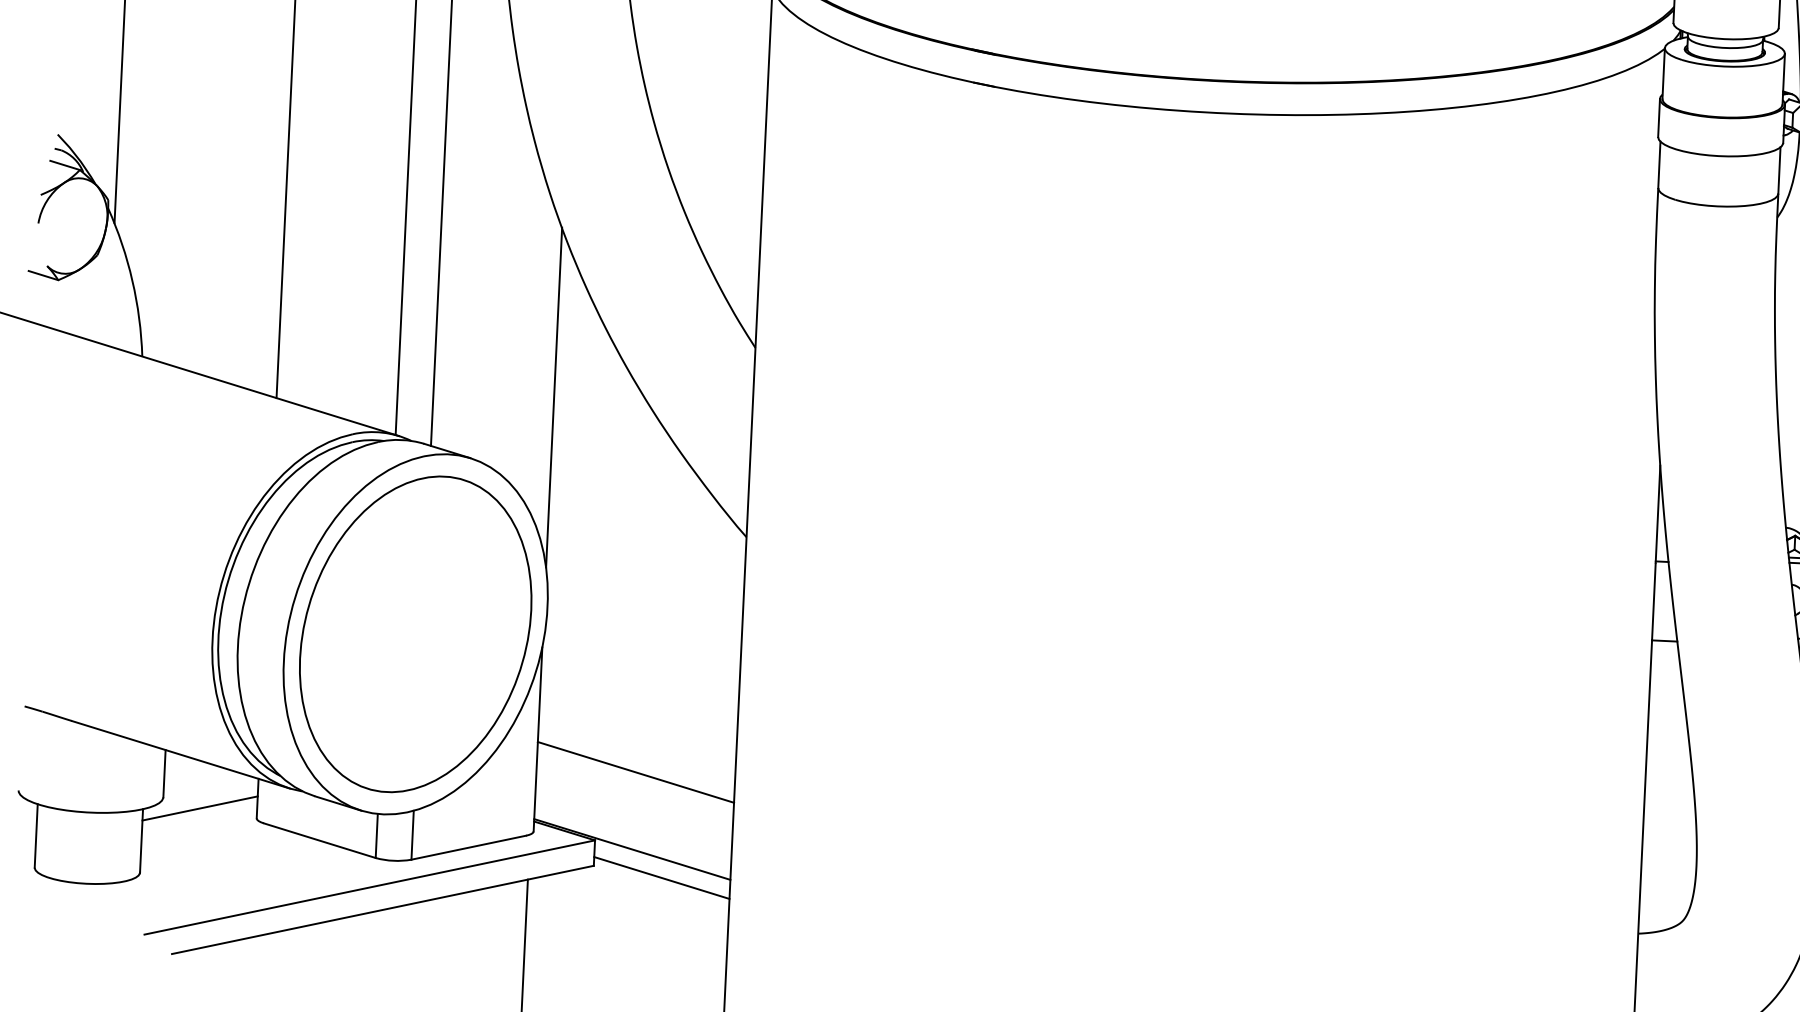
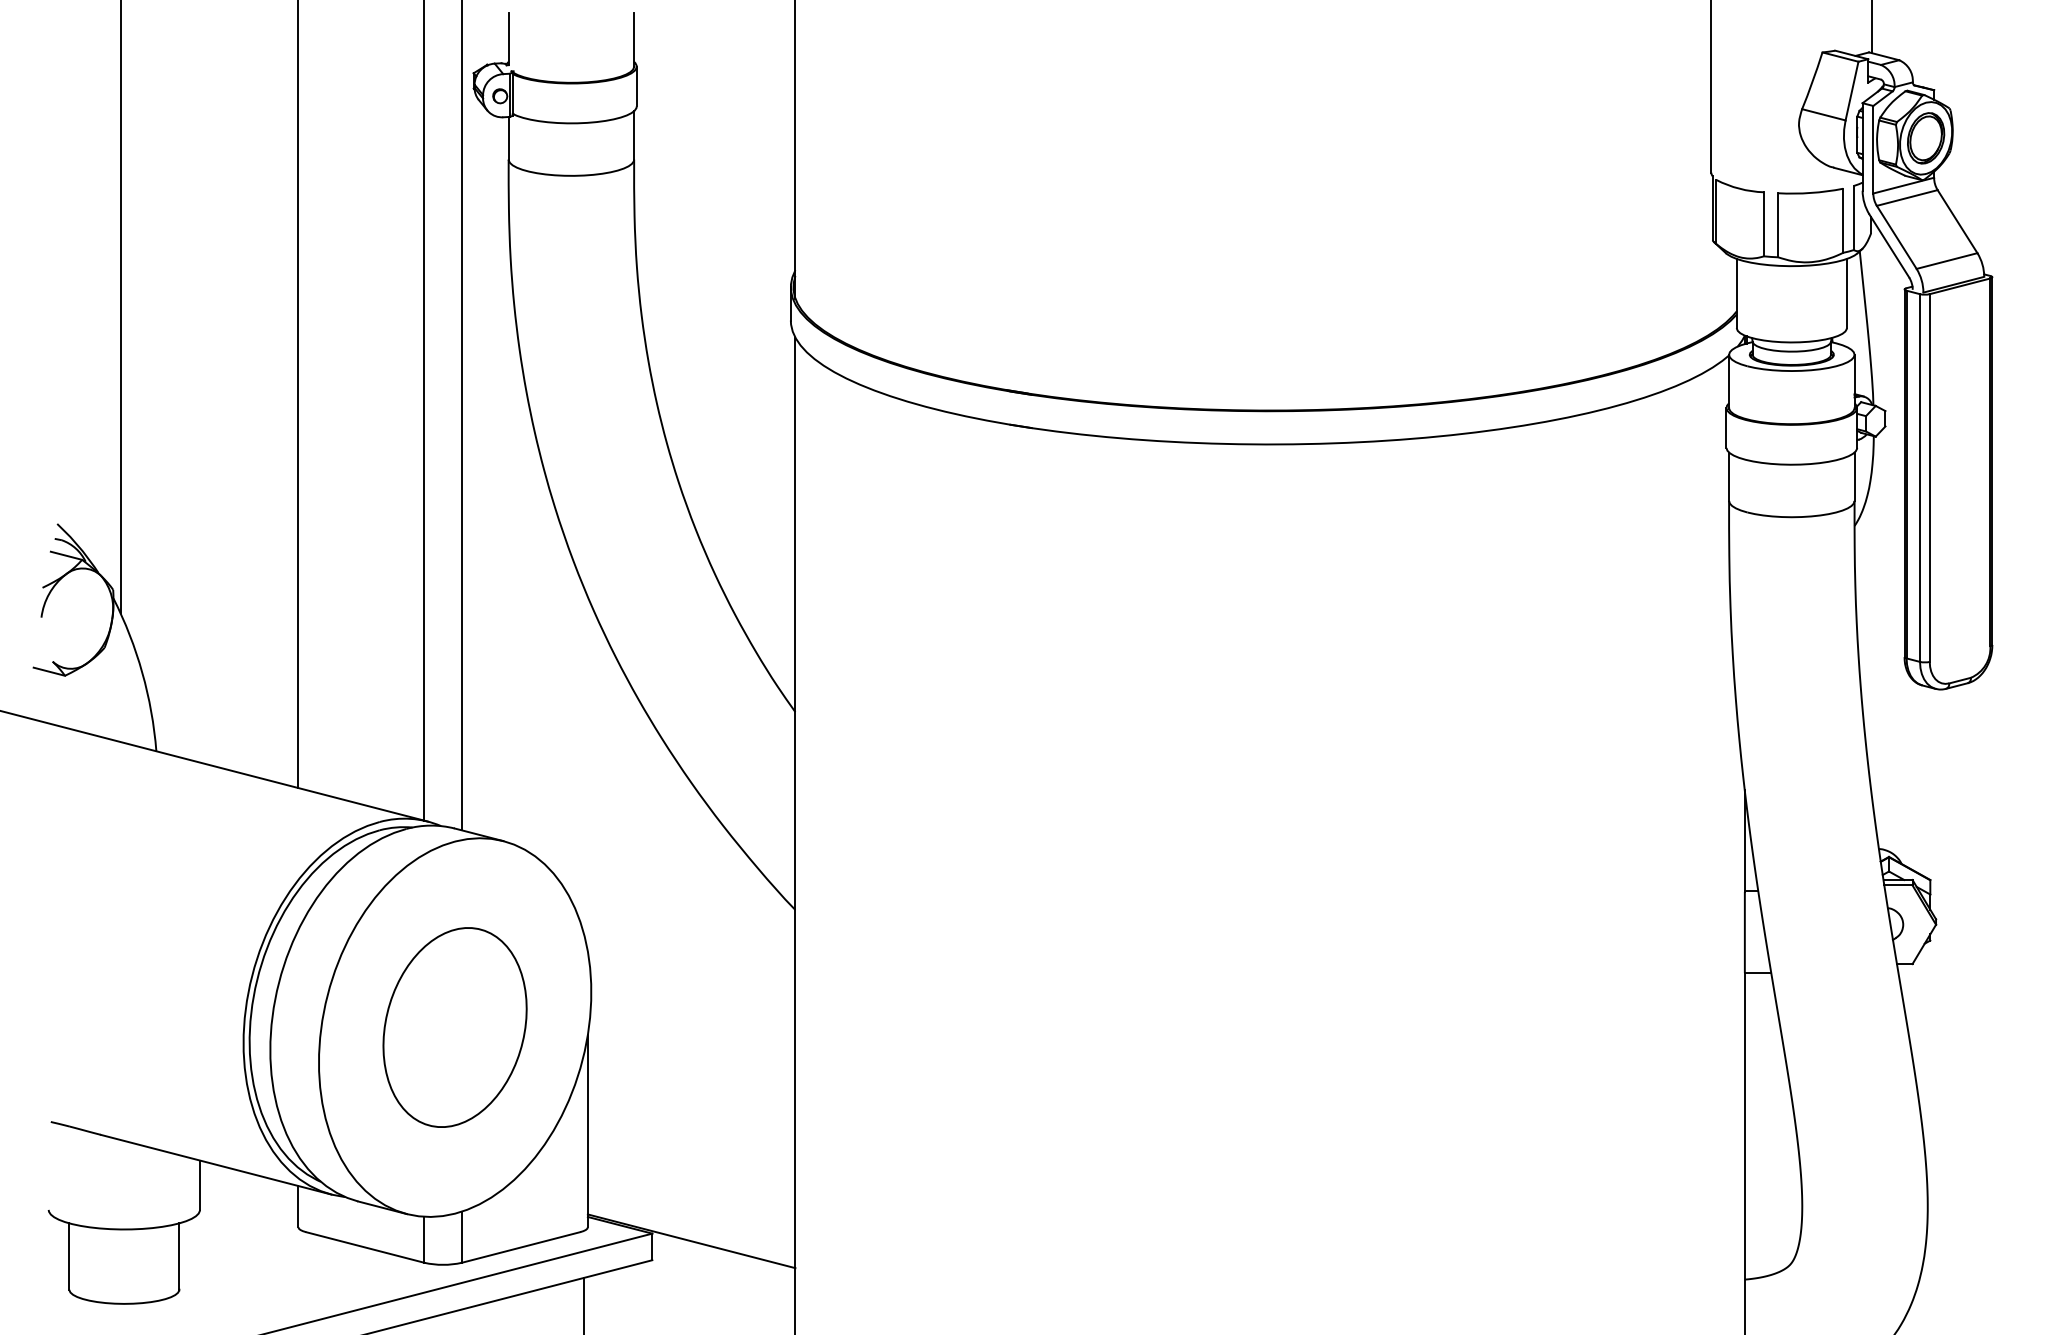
line: (553, 397) -> (587, 773), removed
part: (415, 634) -> (454, 1027), size x0.6
line: (635, 772) -> (691, 1160), removed
line: (199, 808) -> (238, 1219), removed
line: (661, 877) -> (723, 1269), removed

